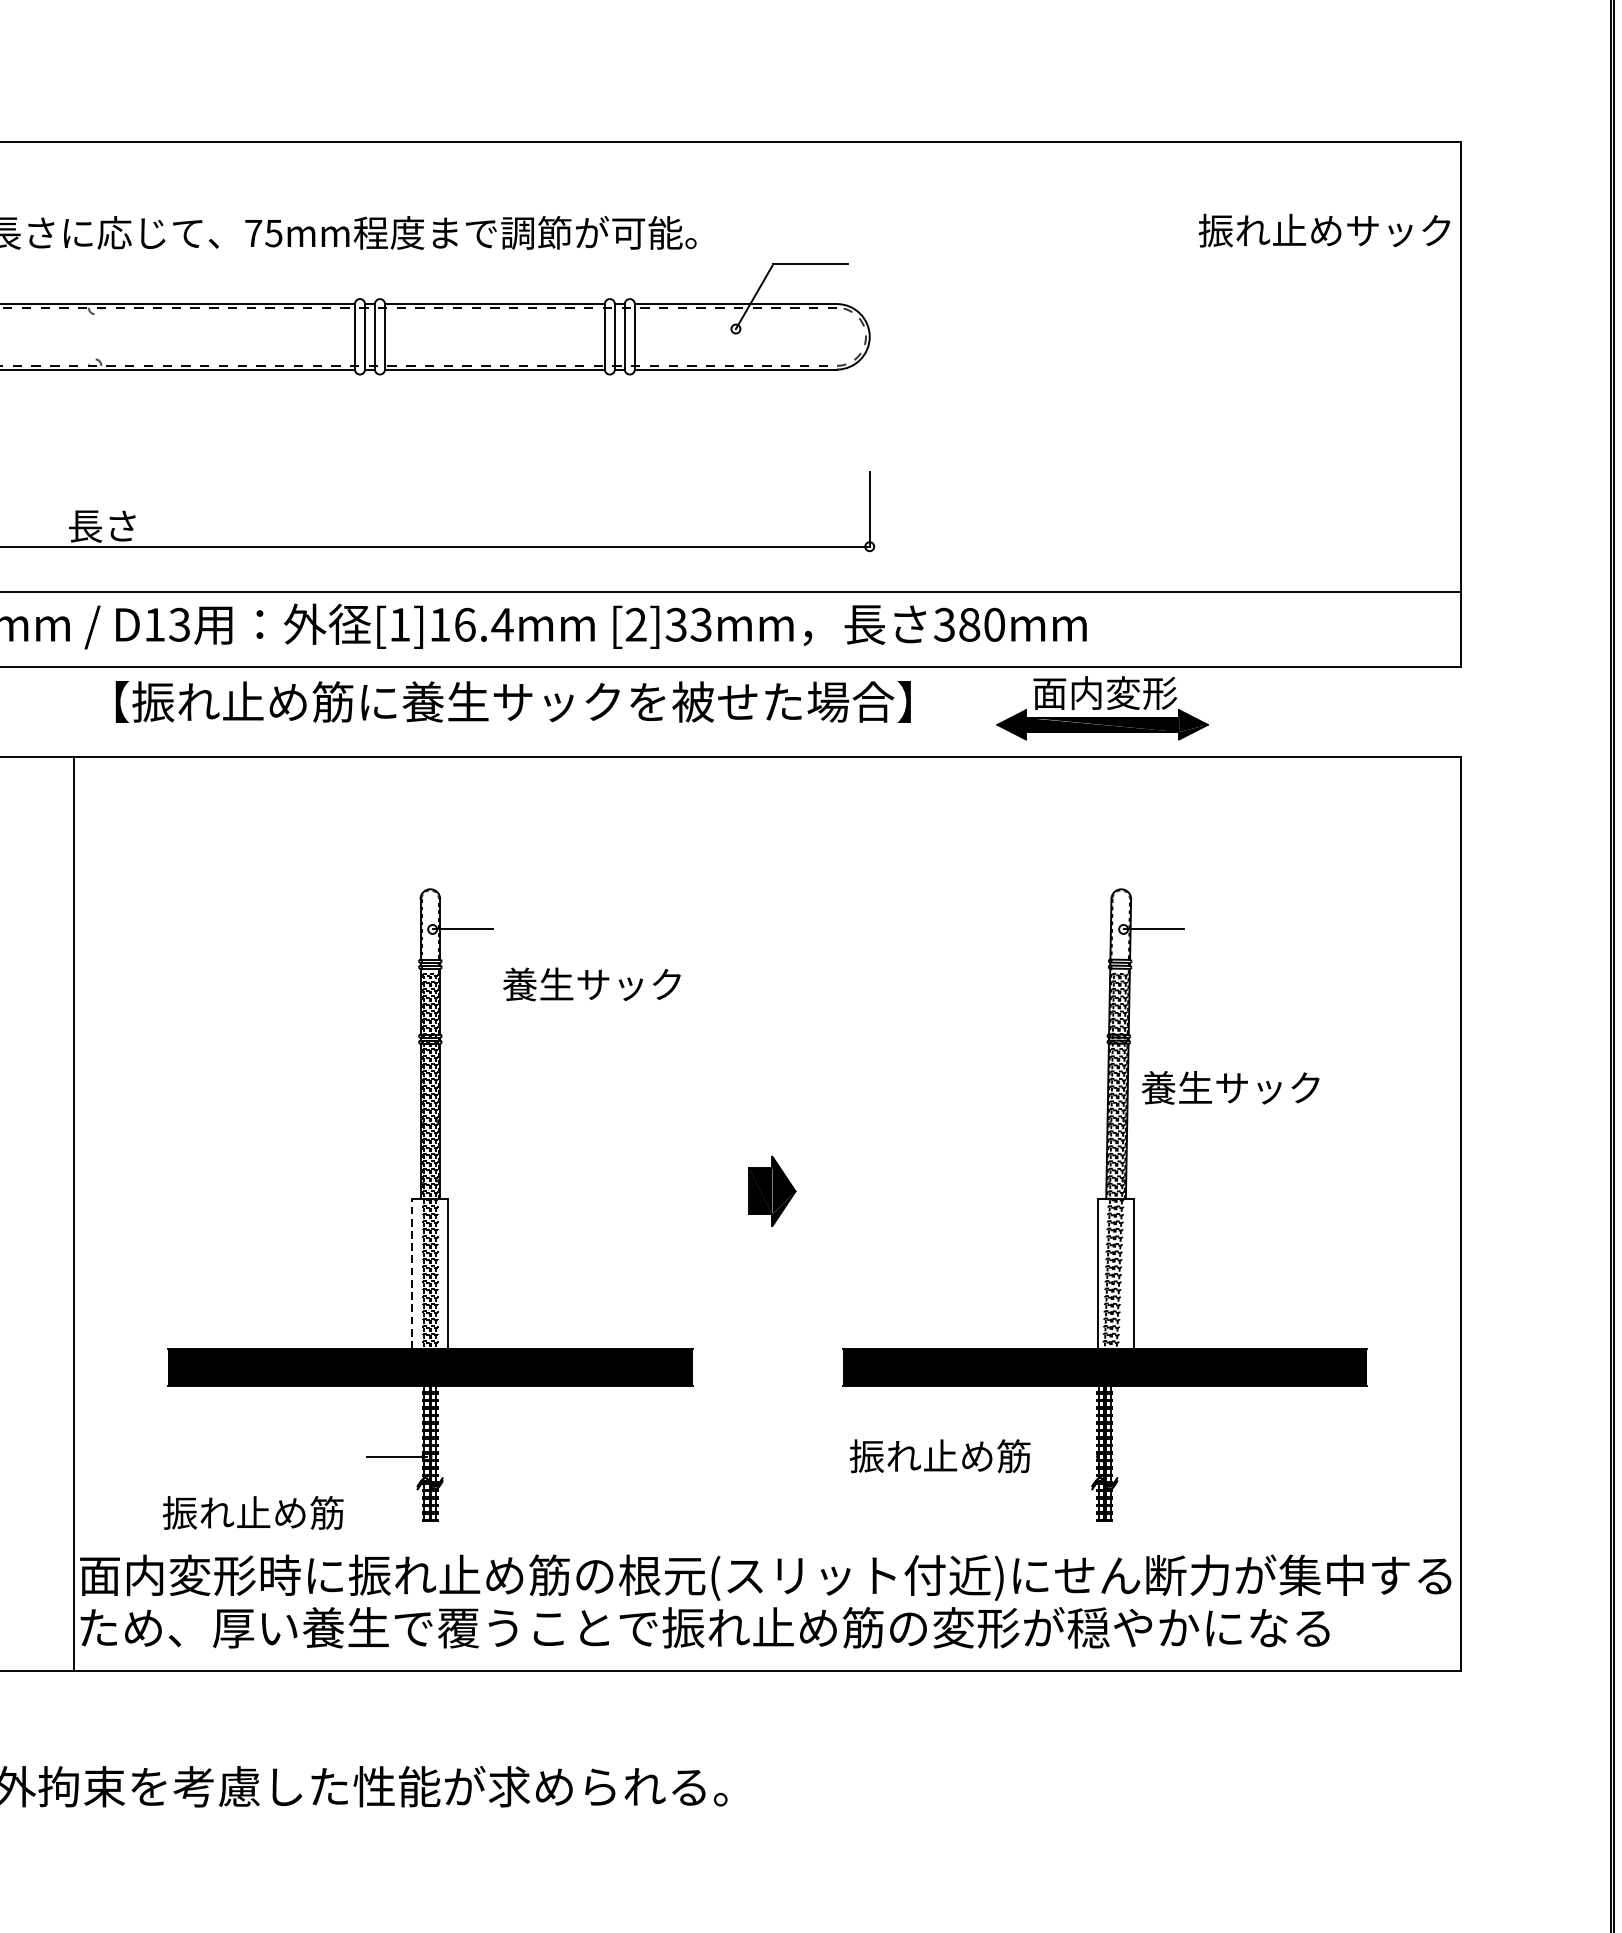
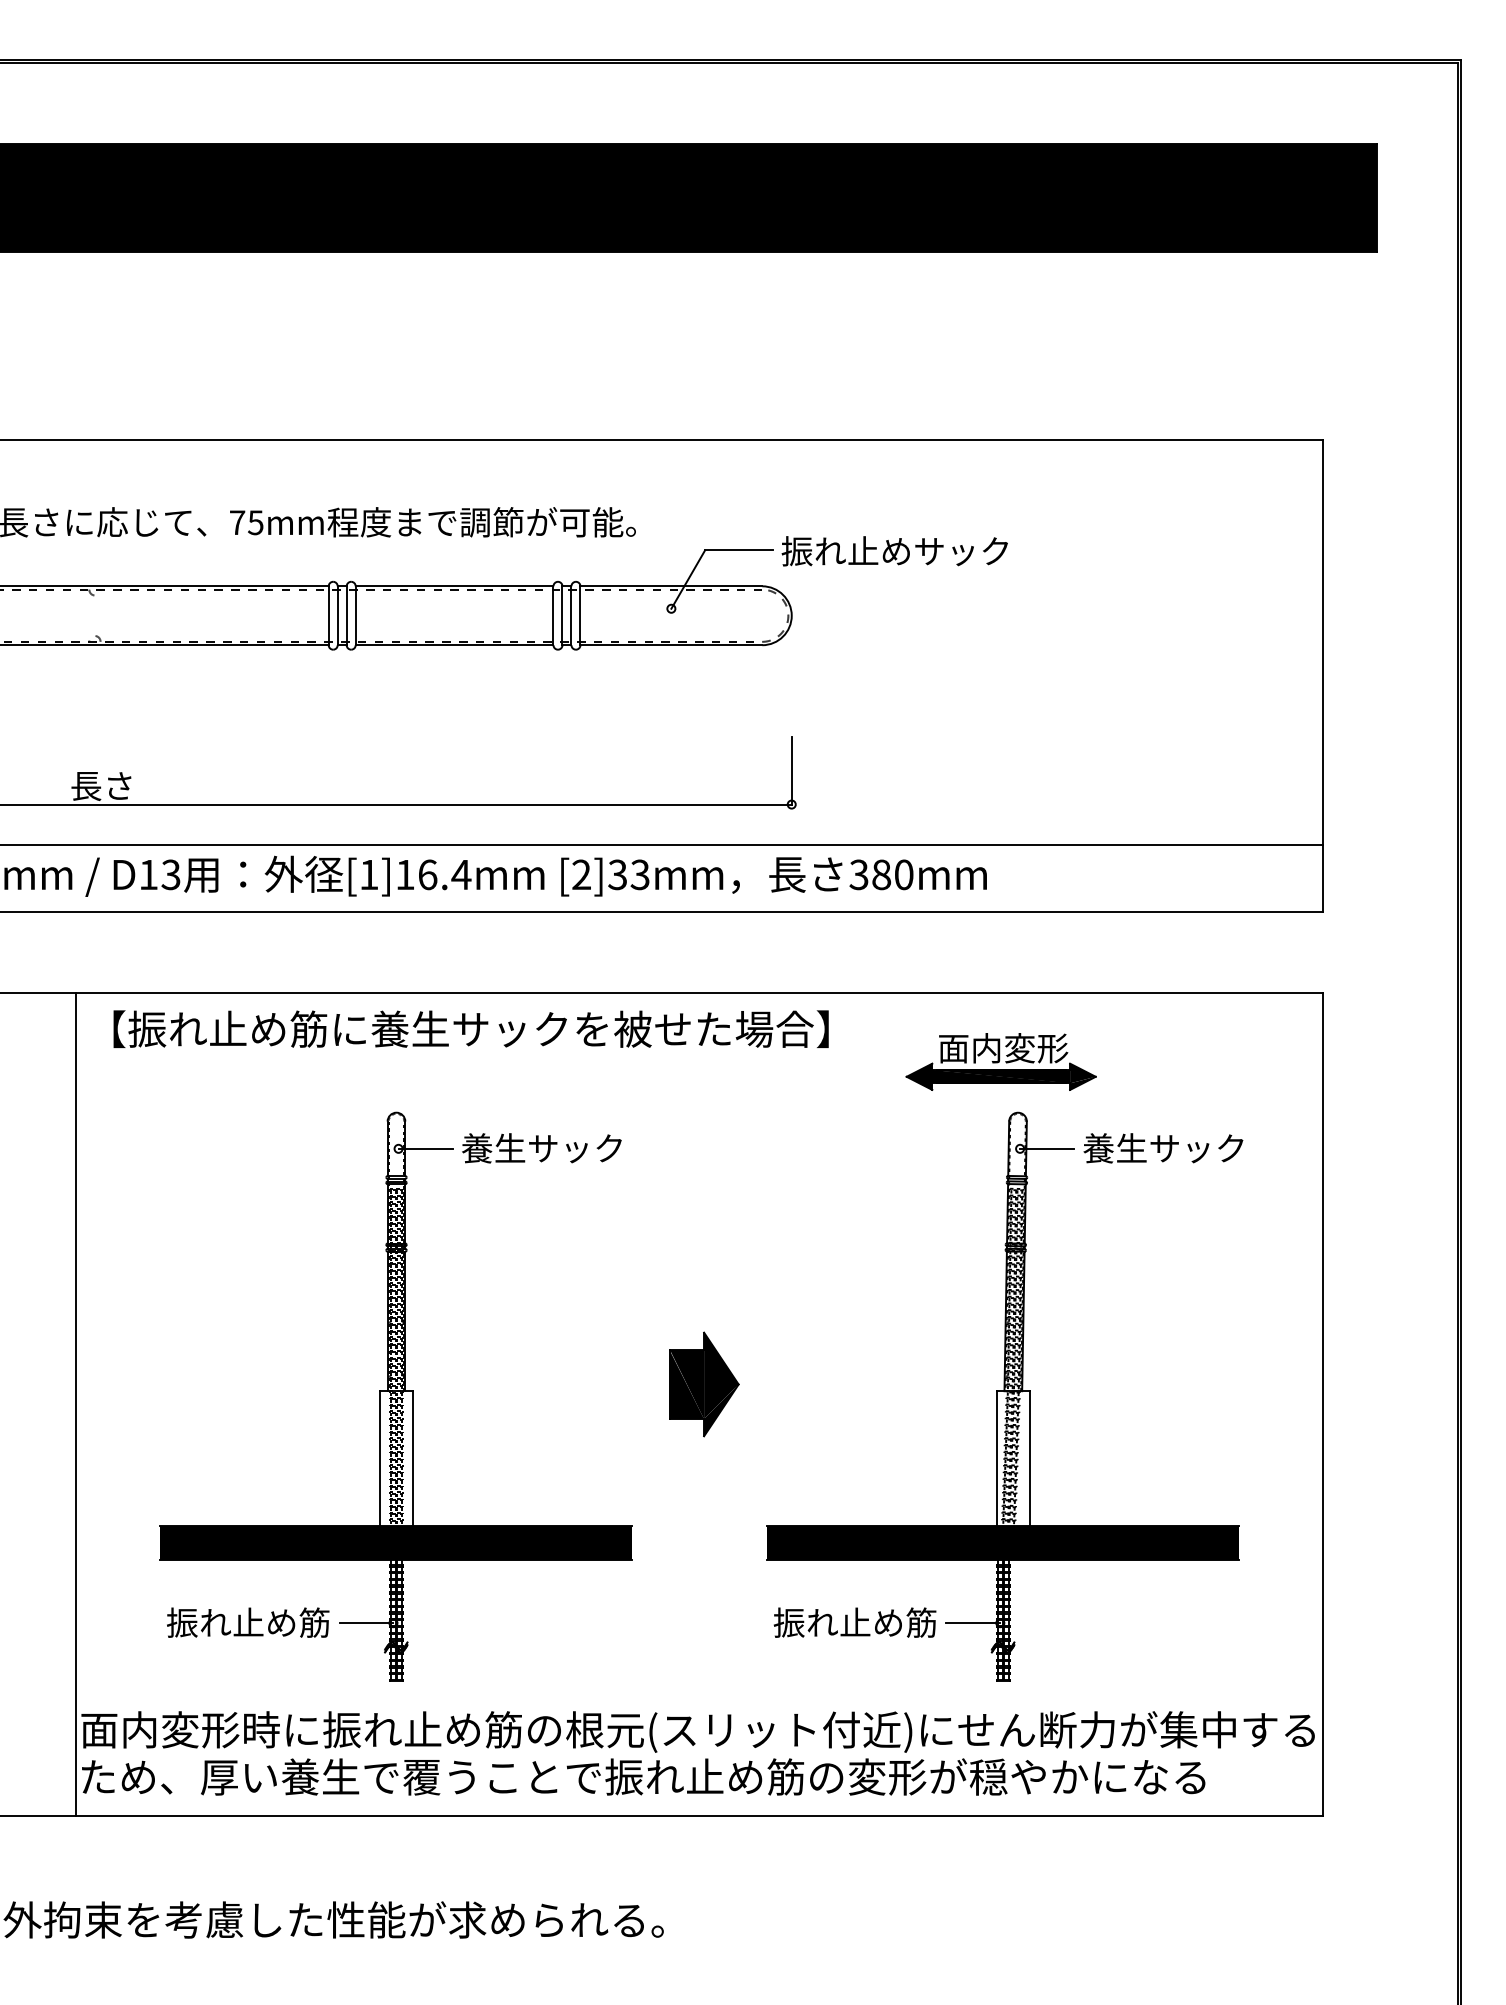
text: (1324, 230) -> (894, 551), moved
text: (512, 701) -> (470, 1028), moved
part: (1101, 707) -> (1000, 1061), moved
text: (591, 984) -> (541, 1148), moved
text: (1230, 1088) -> (1163, 1148), moved
part: (772, 1191) -> (704, 1384), size x1.67
line: (412, 1273) -> (380, 1458), dashed -> solid
line: (1071, 1457) -> (973, 1623), added
text: (253, 1512) -> (248, 1622), moved

